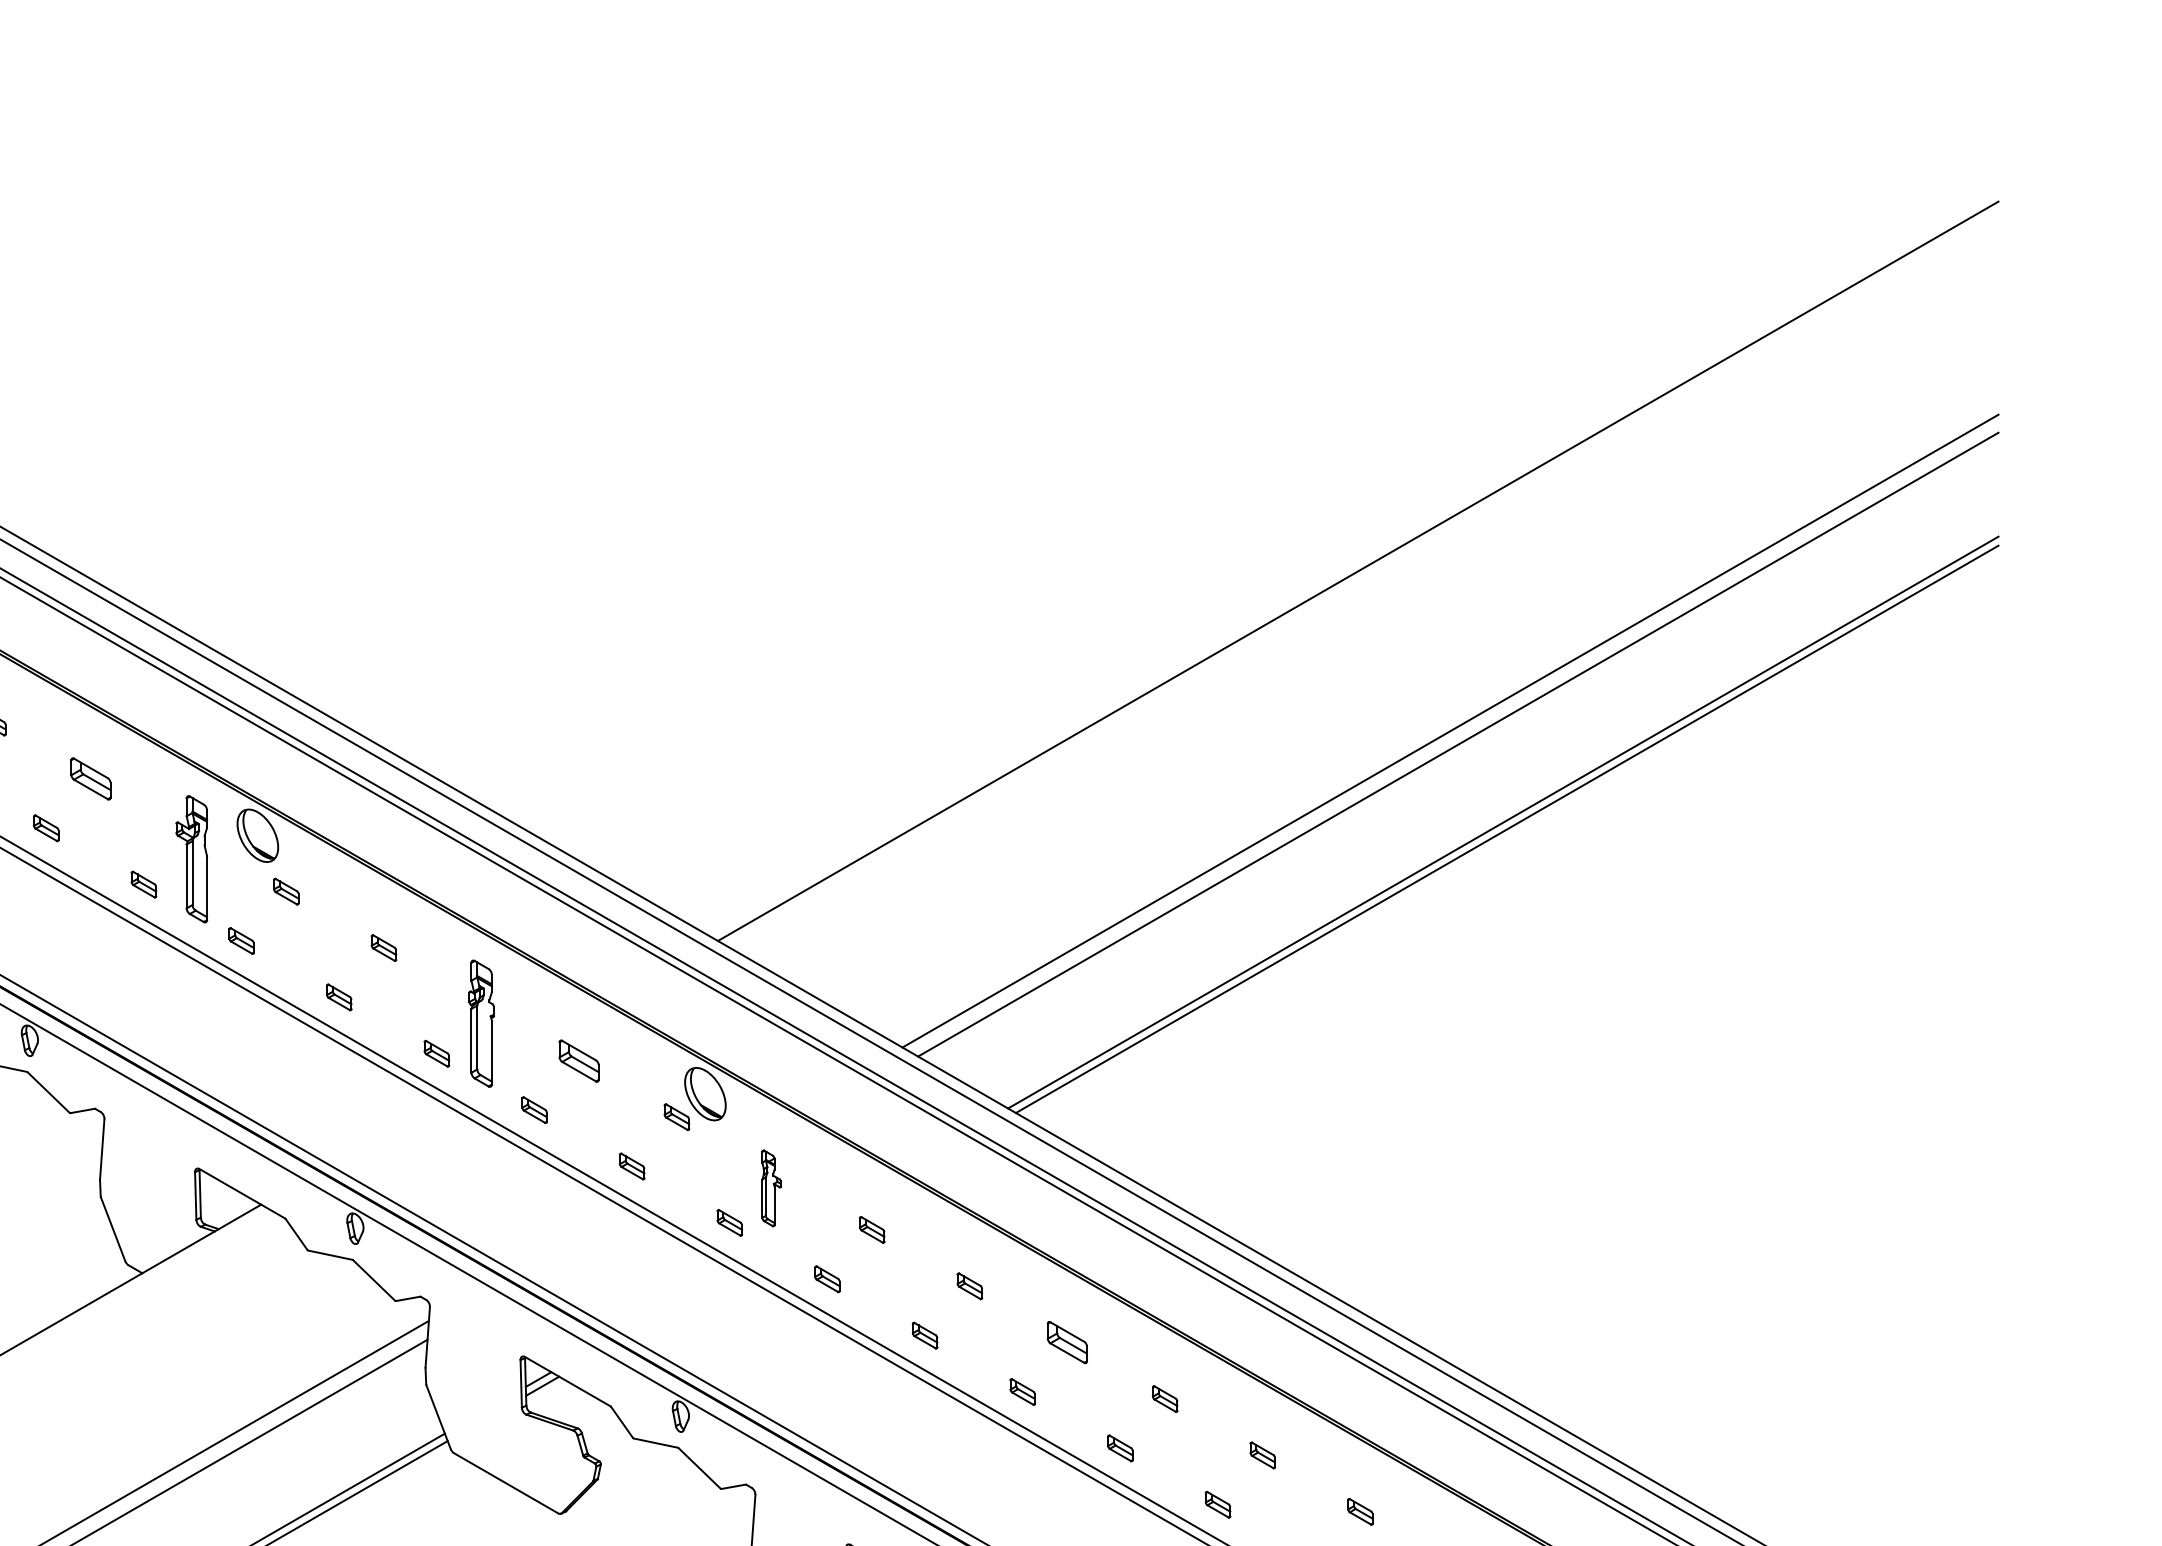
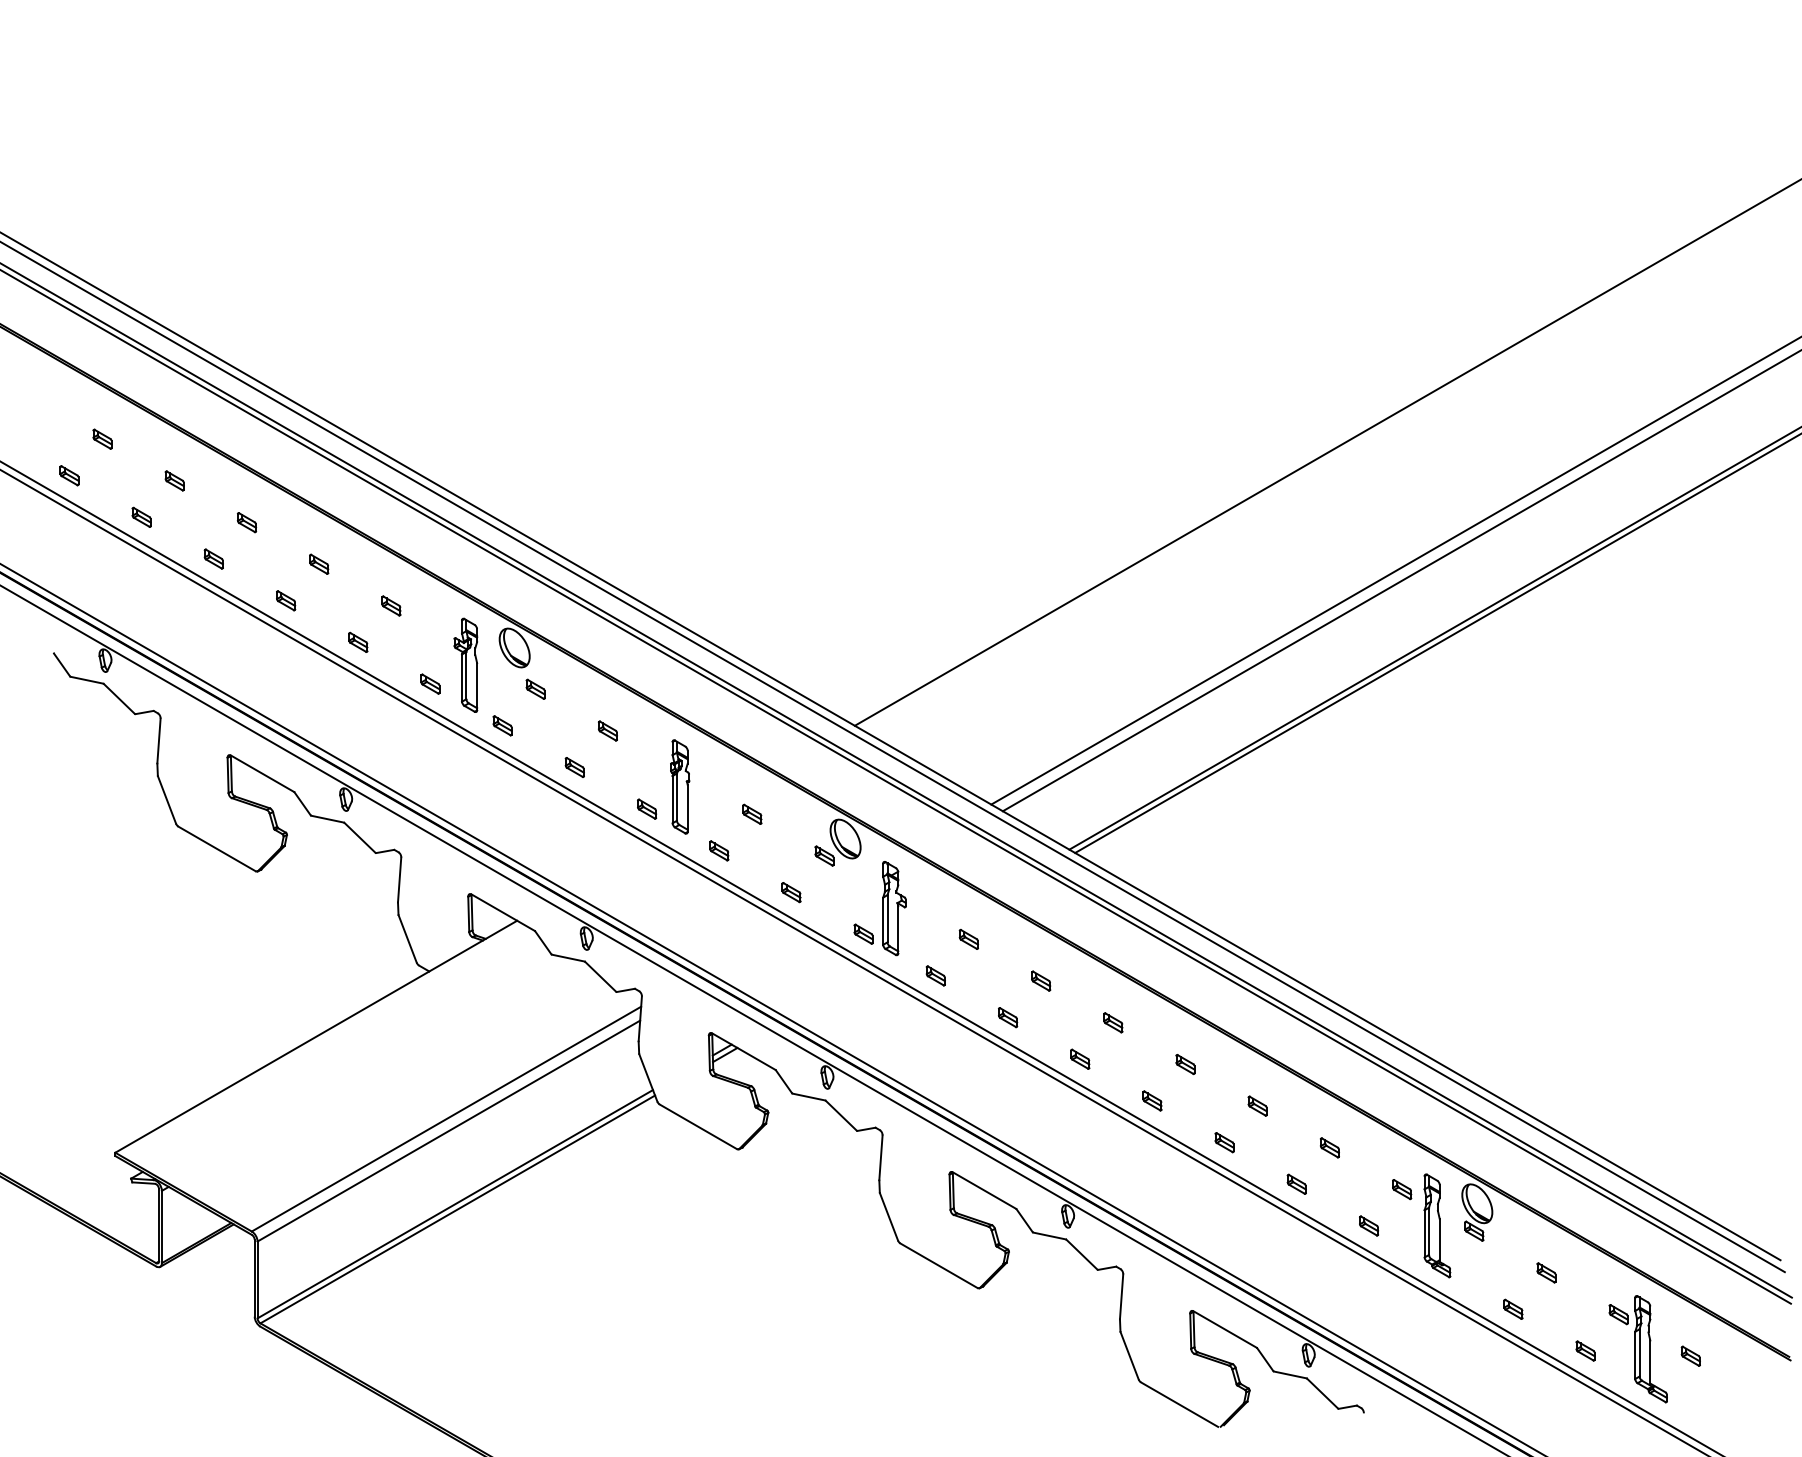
part: (91, 778) -> (391, 605), size x0.62
part: (579, 1059) -> (752, 813), size x0.62
part: (771, 1188) -> (894, 908), size x1.67
part: (1067, 1342) -> (1113, 1022), size x0.62

